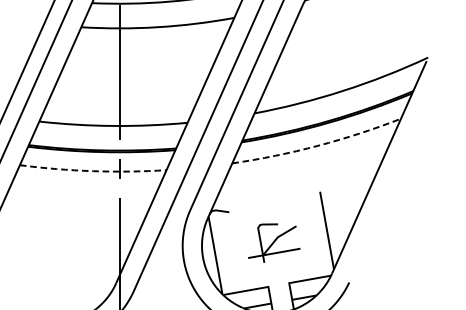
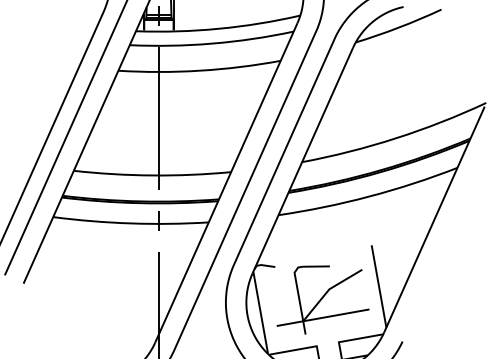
arc: (318, 145) -> (369, 196), dashed -> solid
arc: (92, 171) -> (130, 223), dashed -> solid
part: (273, 242) -> (322, 299), size x1.67

